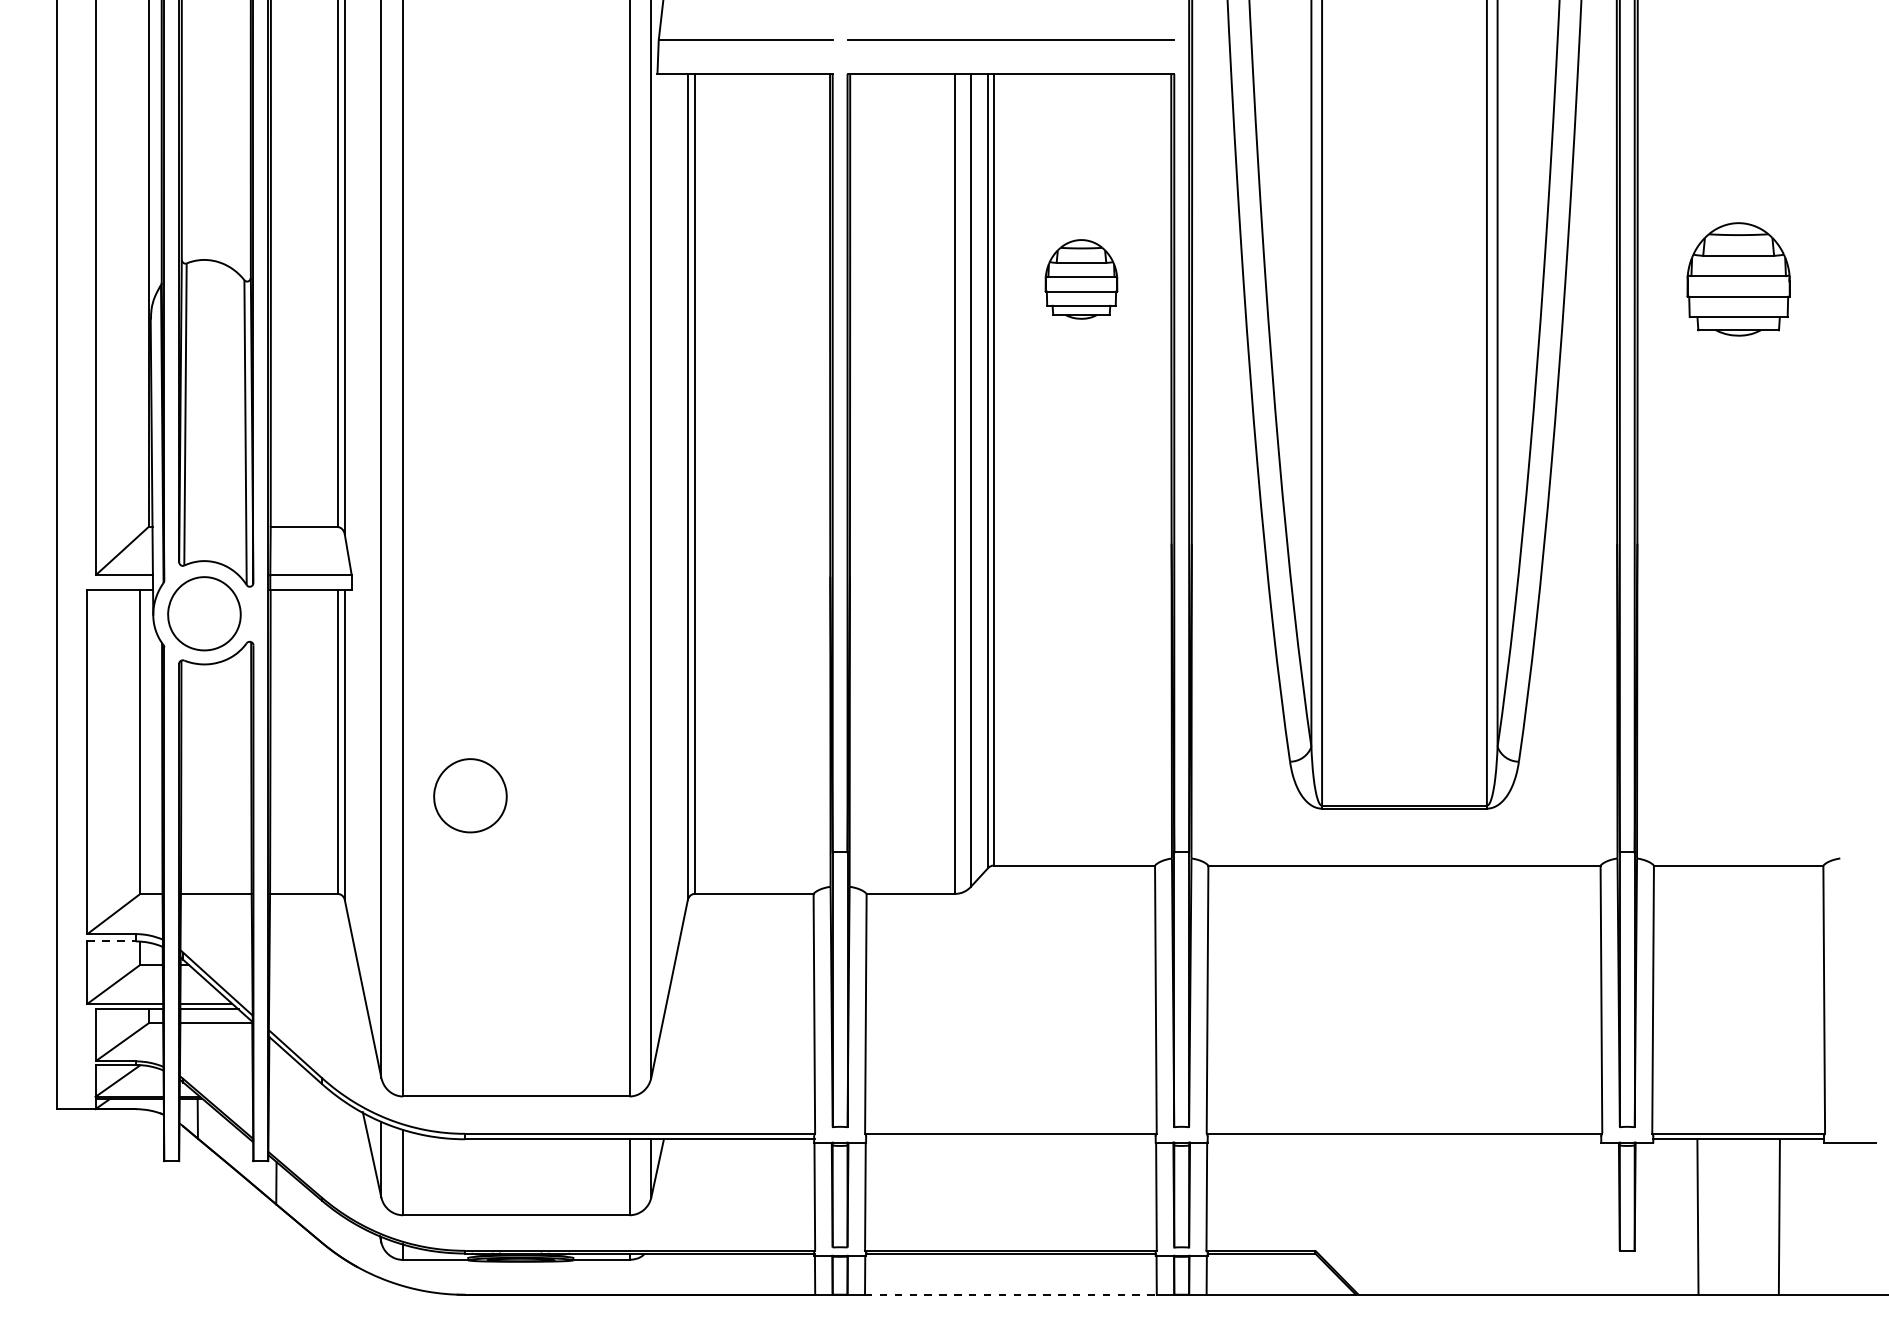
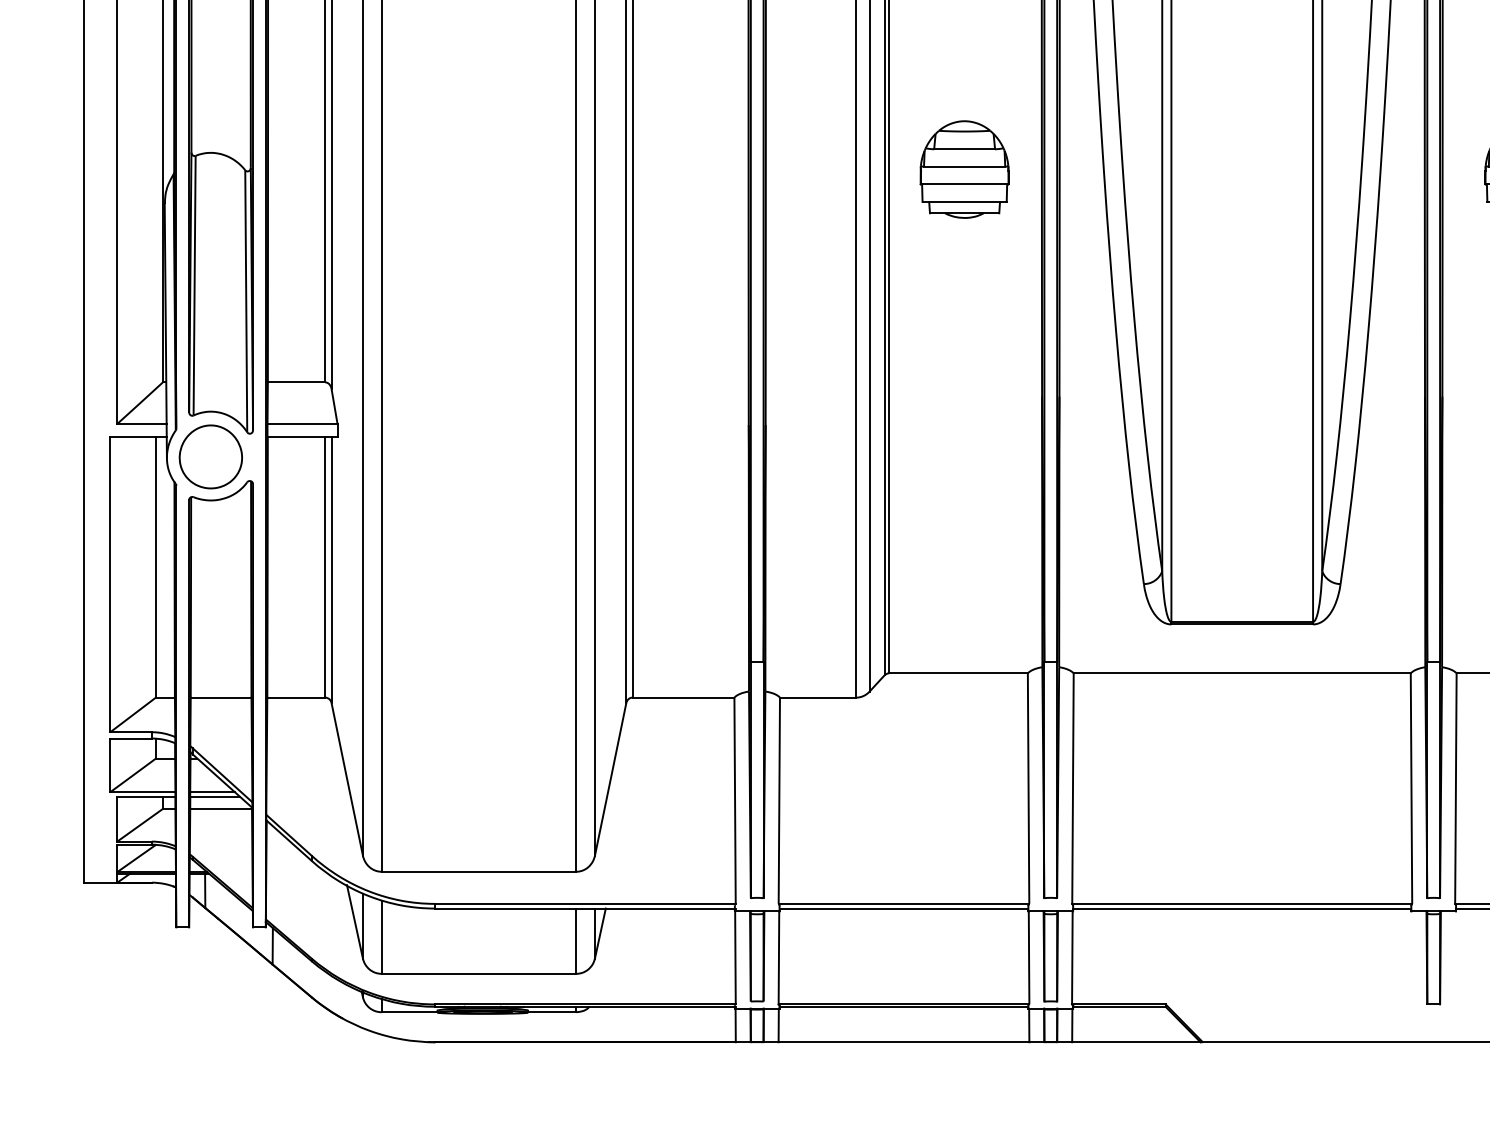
part: (1081, 279) -> (964, 169), size x1.43
part: (470, 795) -> (439, 613), removed
line: (112, 941) -> (131, 738), dashed -> solid
line: (1010, 1139) -> (903, 908), added
line: (1404, 1139) -> (1242, 908), added
line: (1010, 1294) -> (903, 1041), dashed -> solid

